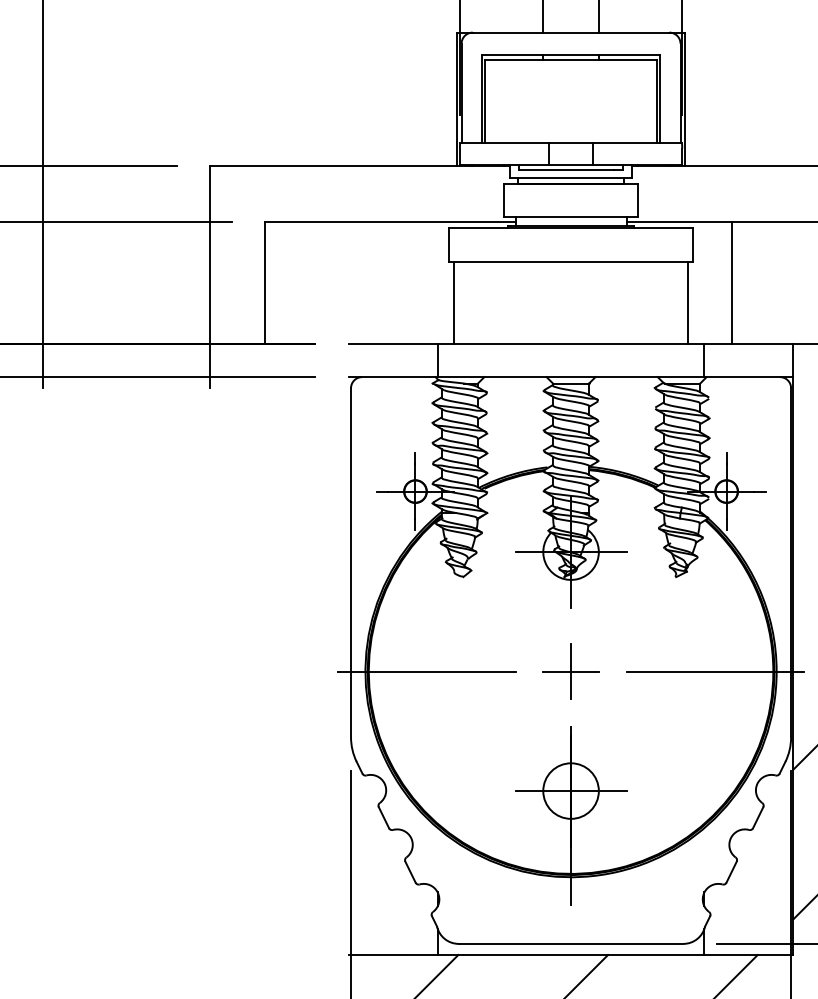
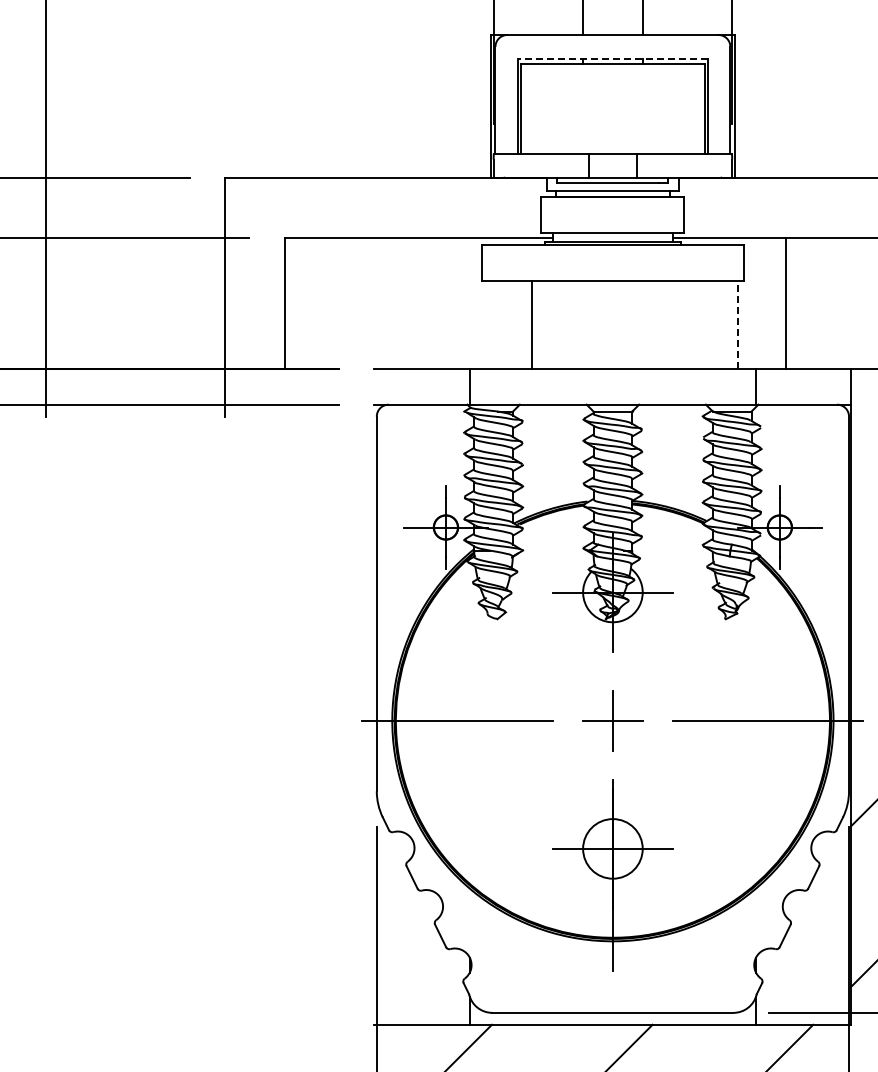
line: (570, 54) -> (612, 58), solid -> dashed
line: (454, 302) -> (531, 324), moved
line: (688, 302) -> (738, 324), solid -> dashed

